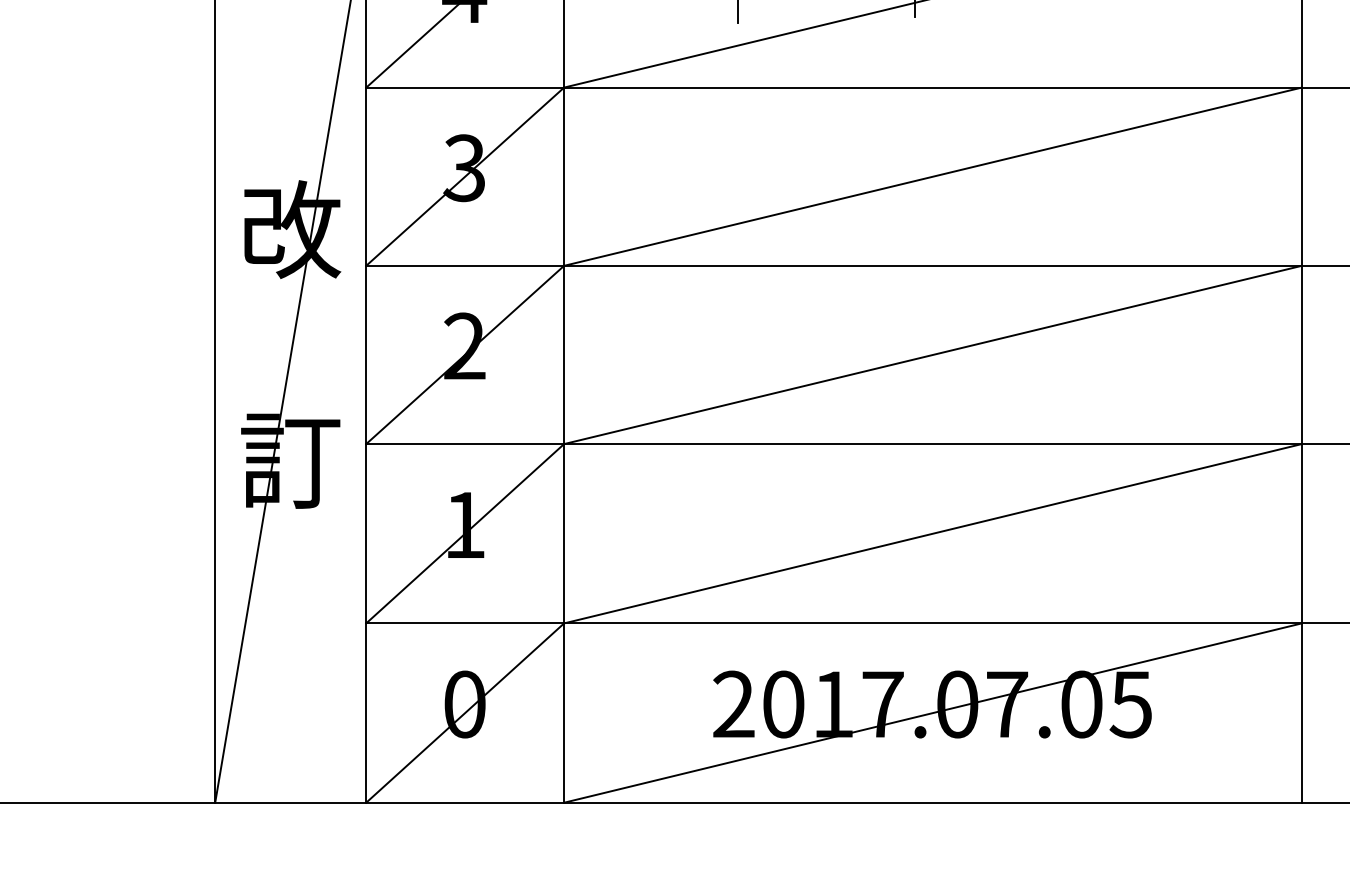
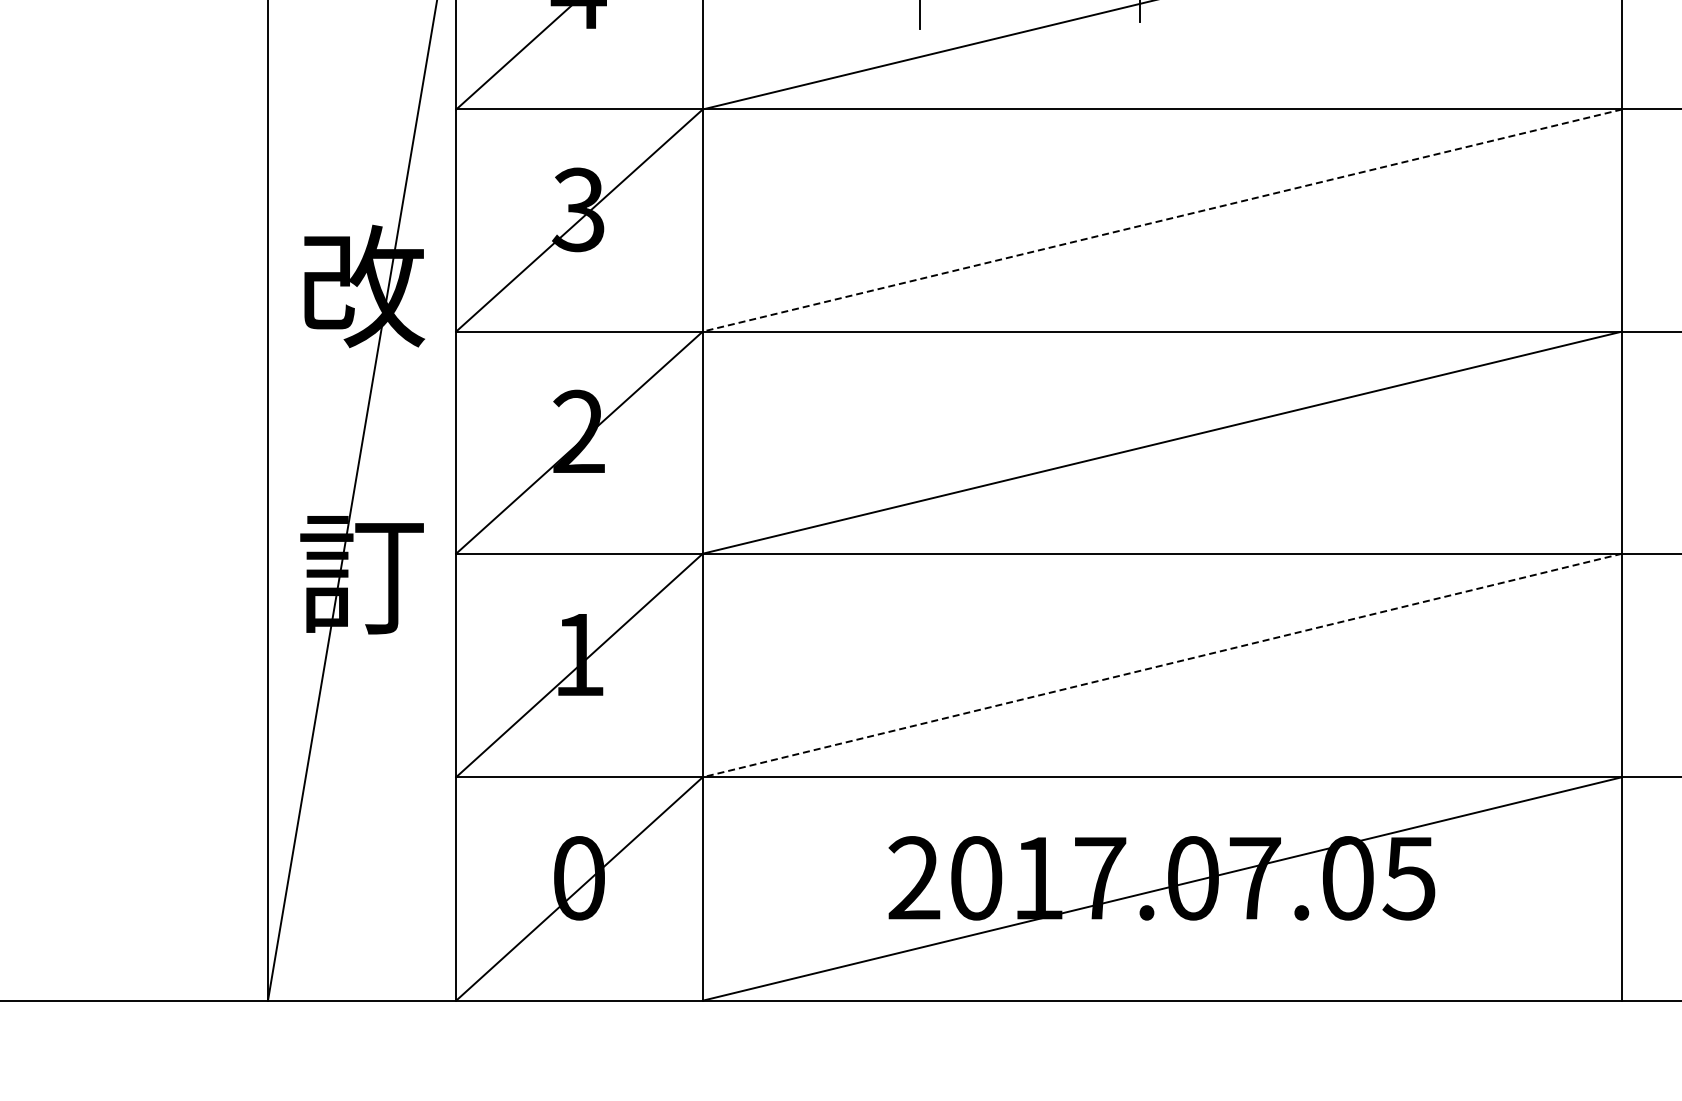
line: (932, 176) -> (1162, 220), solid -> dashed
line: (932, 533) -> (1162, 665), solid -> dashed

